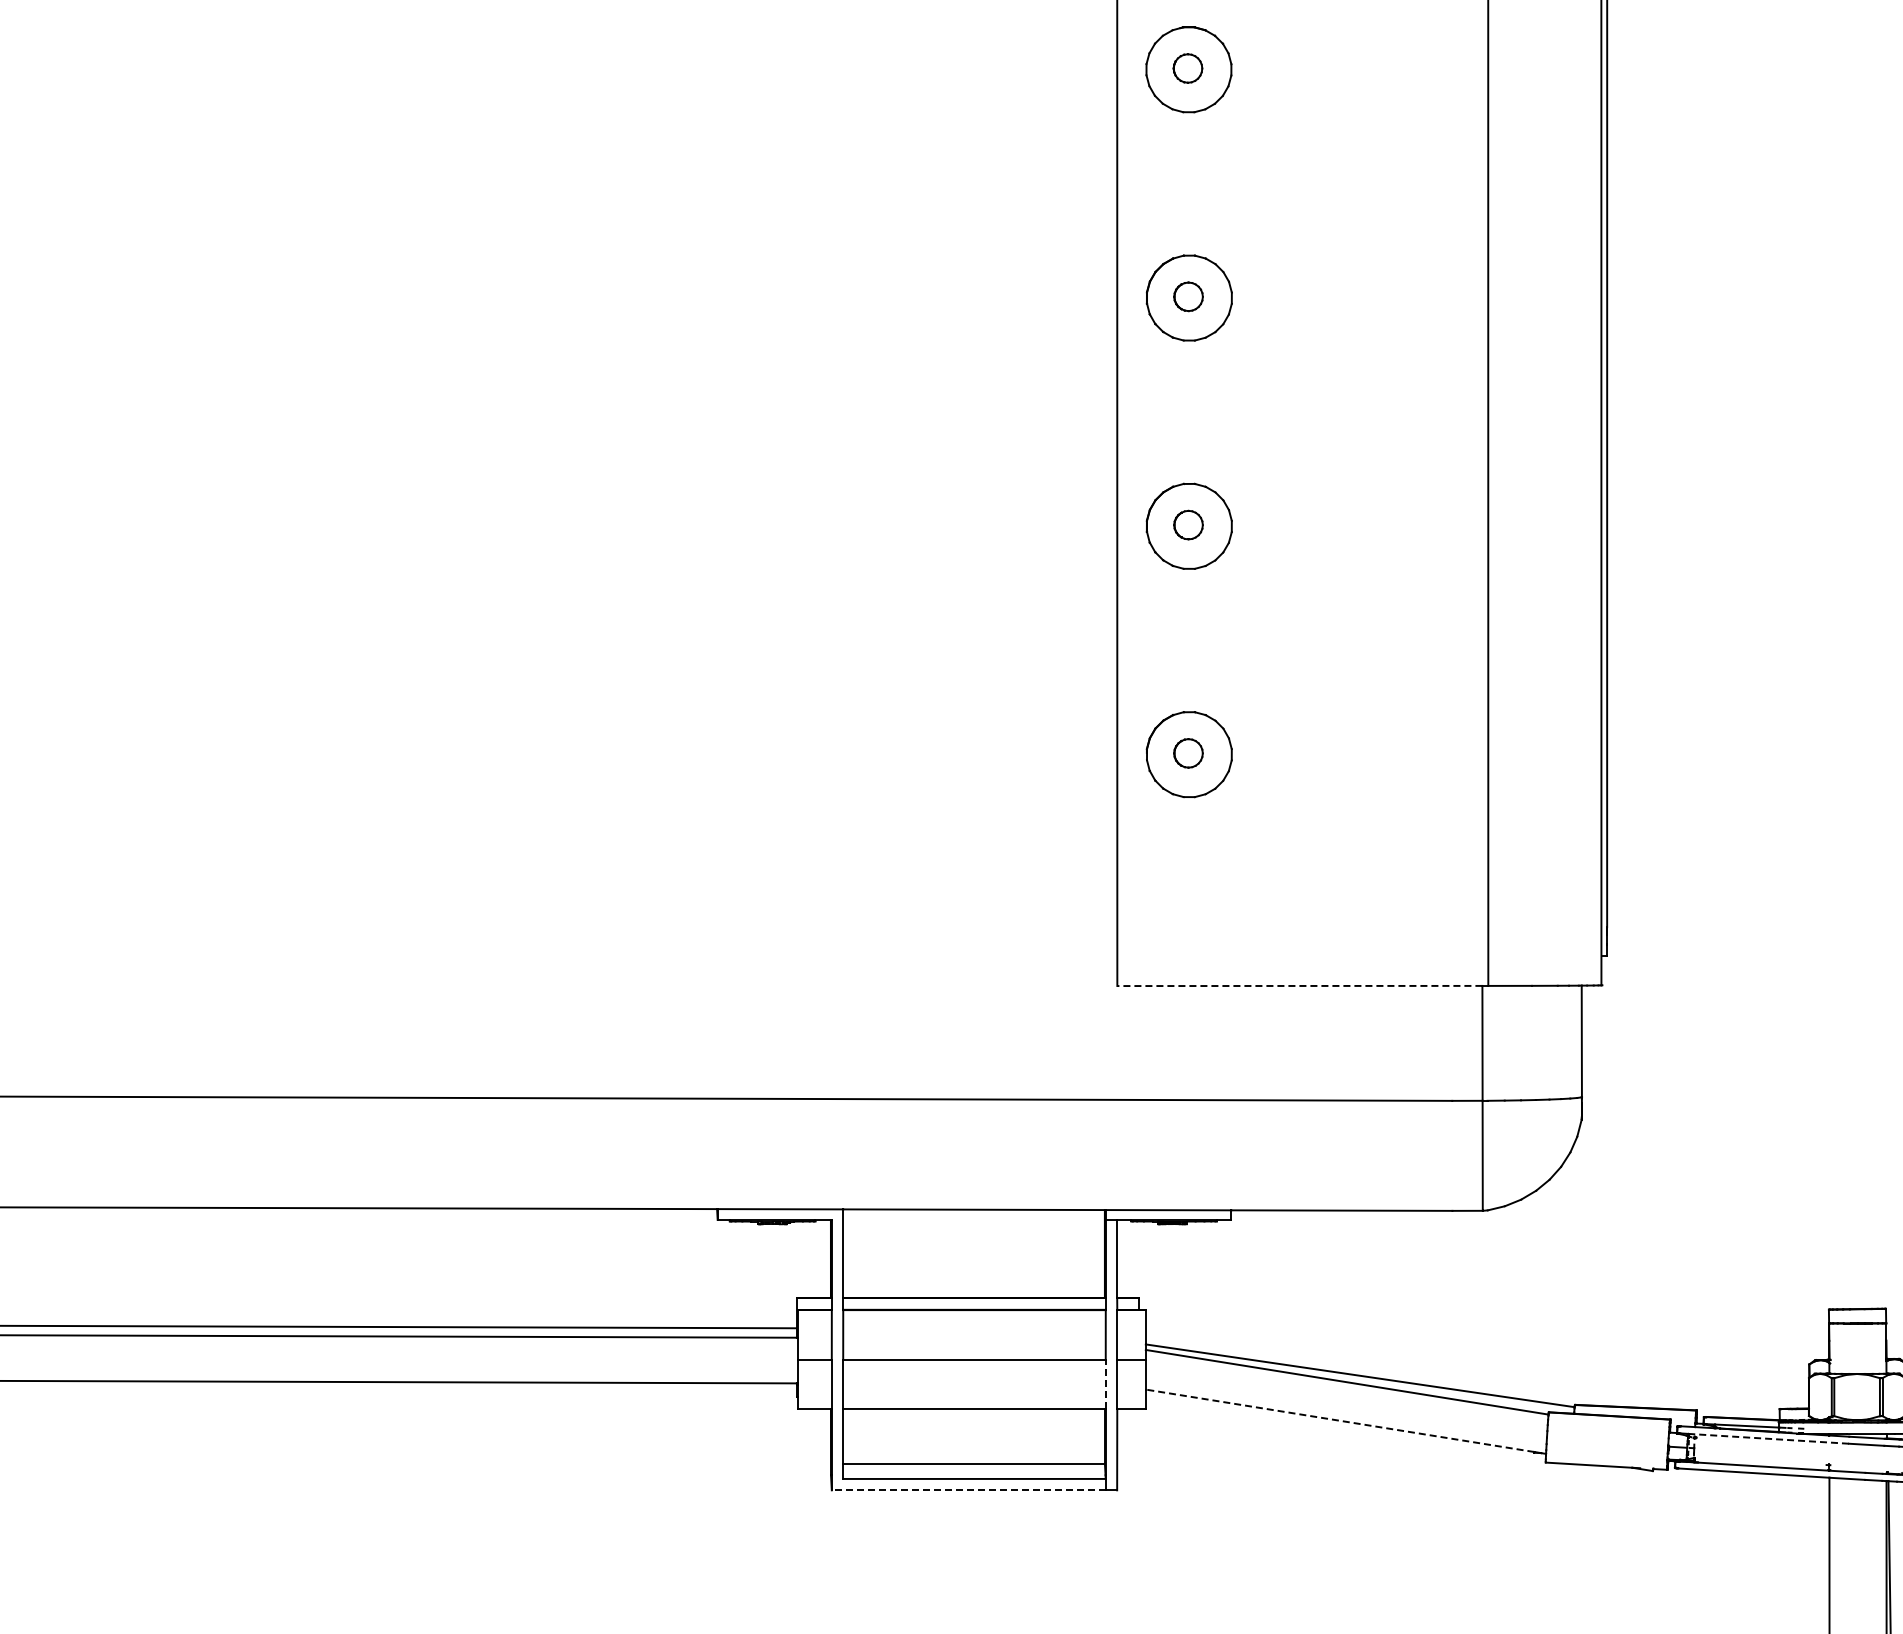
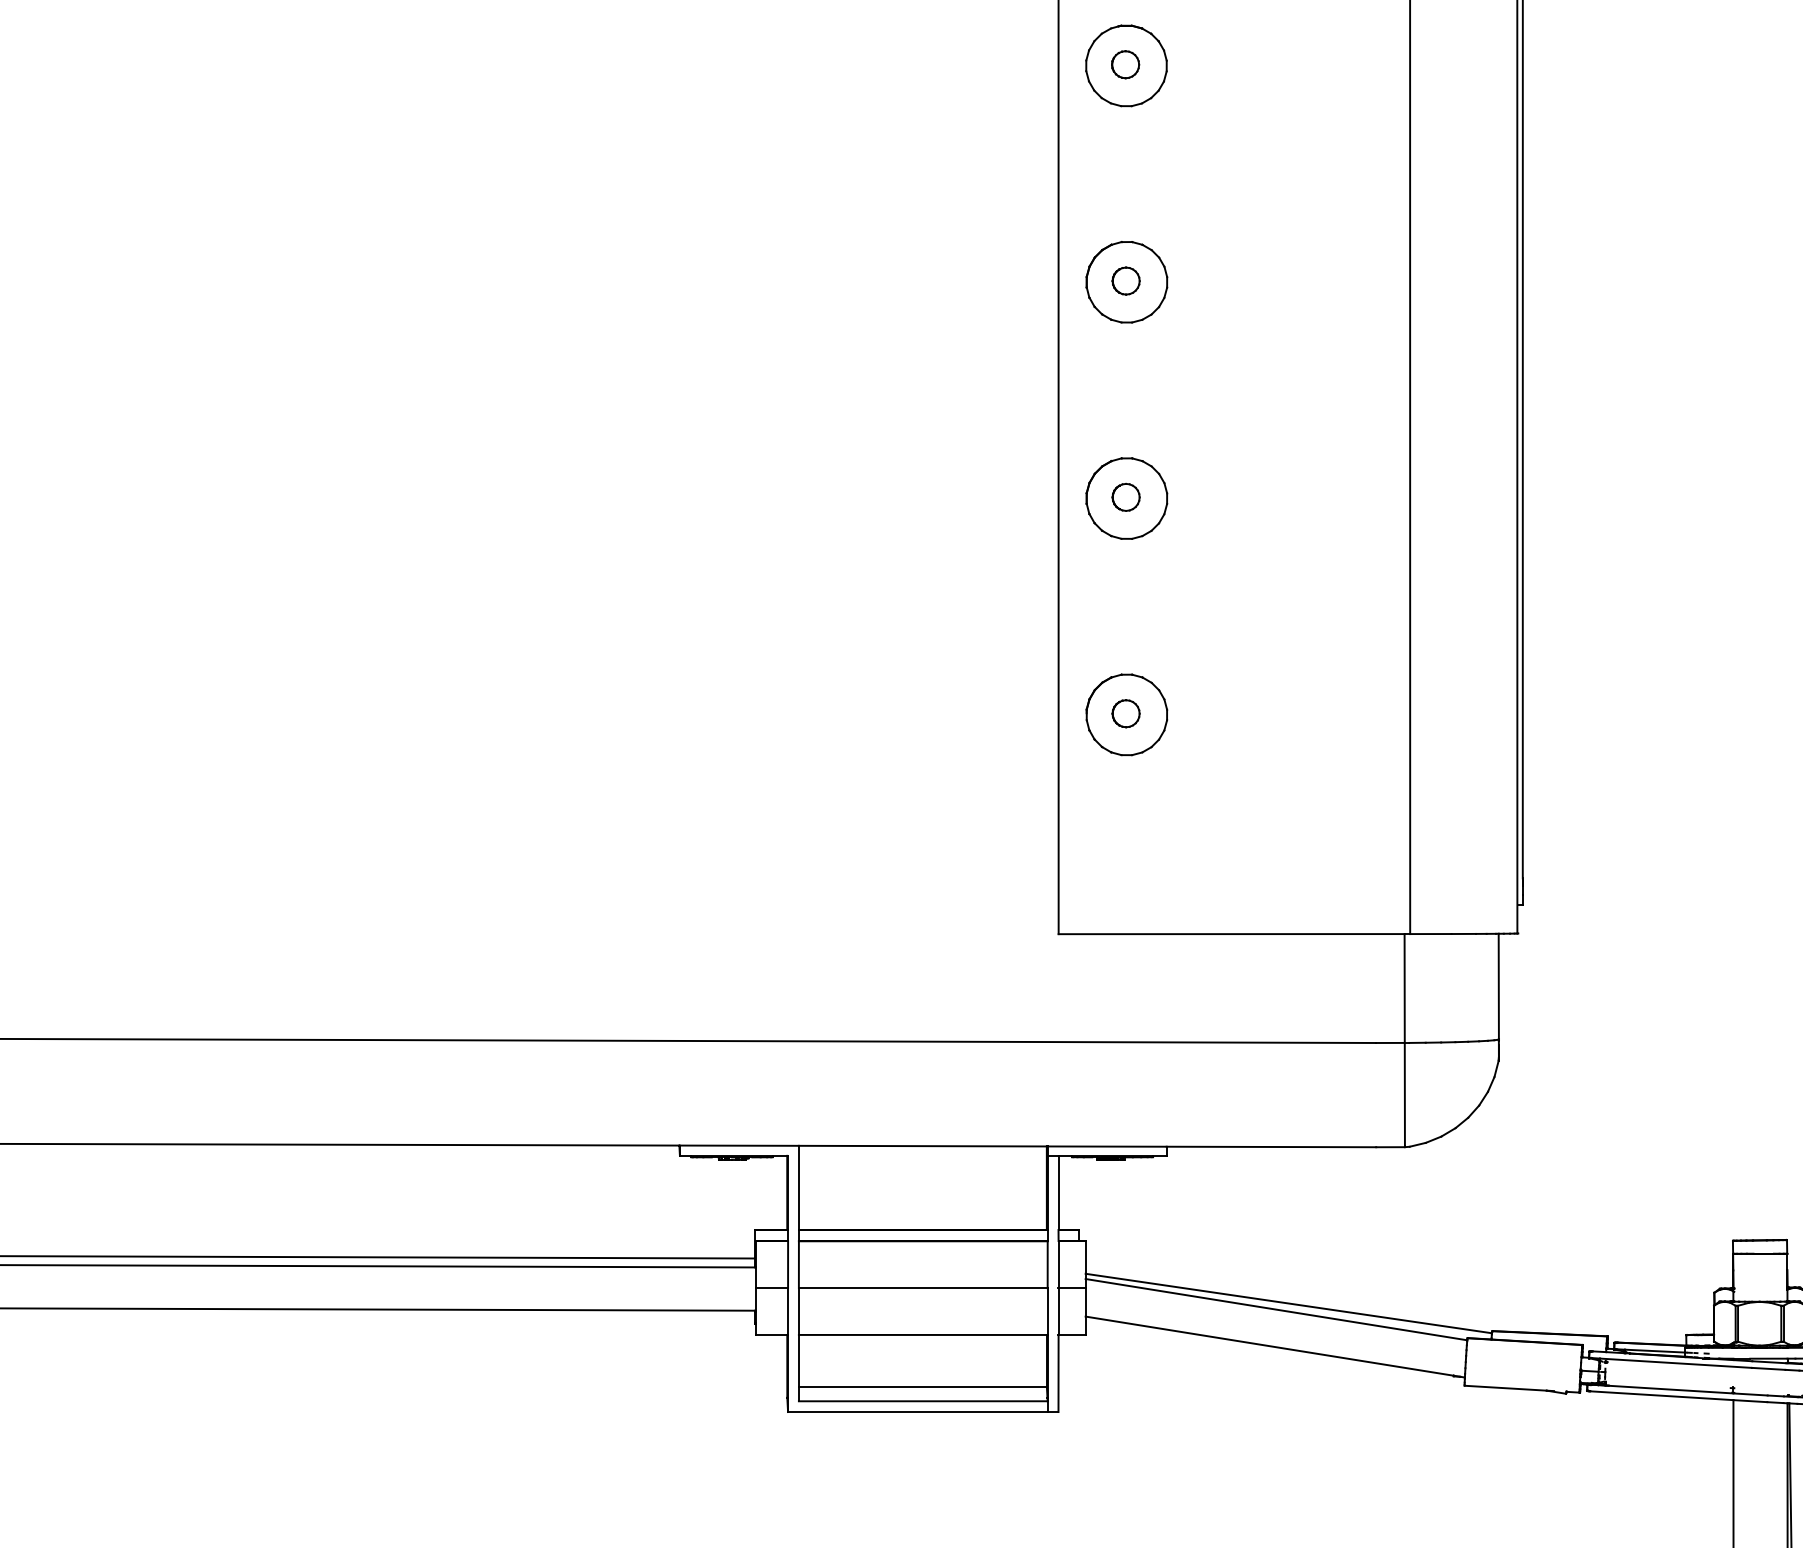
line: (1299, 985) -> (1231, 933), dashed -> solid
line: (1105, 1384) -> (1047, 1311), dashed -> solid
line: (1340, 1420) -> (1270, 1345), dashed -> solid
line: (1768, 1438) -> (1675, 1362), dashed -> solid
line: (968, 1490) -> (917, 1412), dashed -> solid

